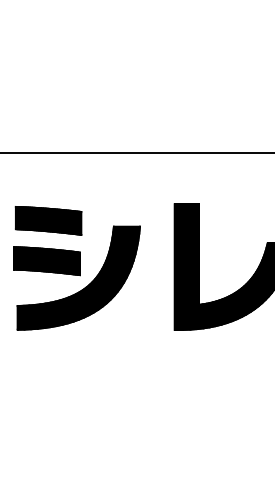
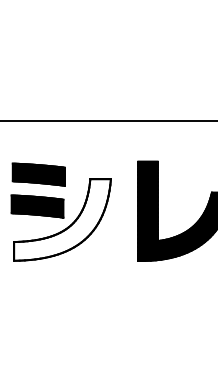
fill: (78, 277) -> (62, 219), removed

